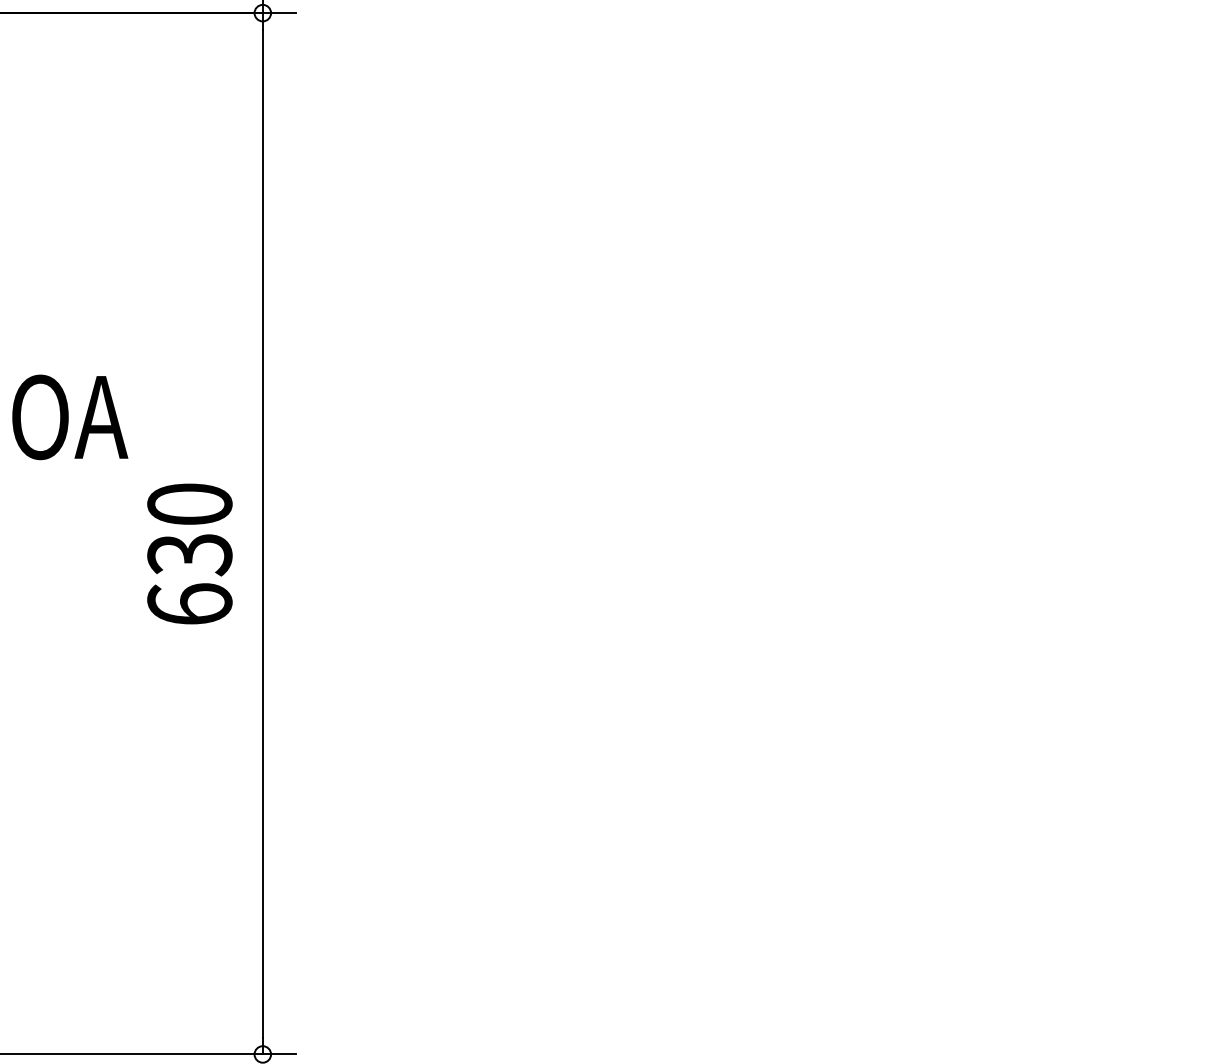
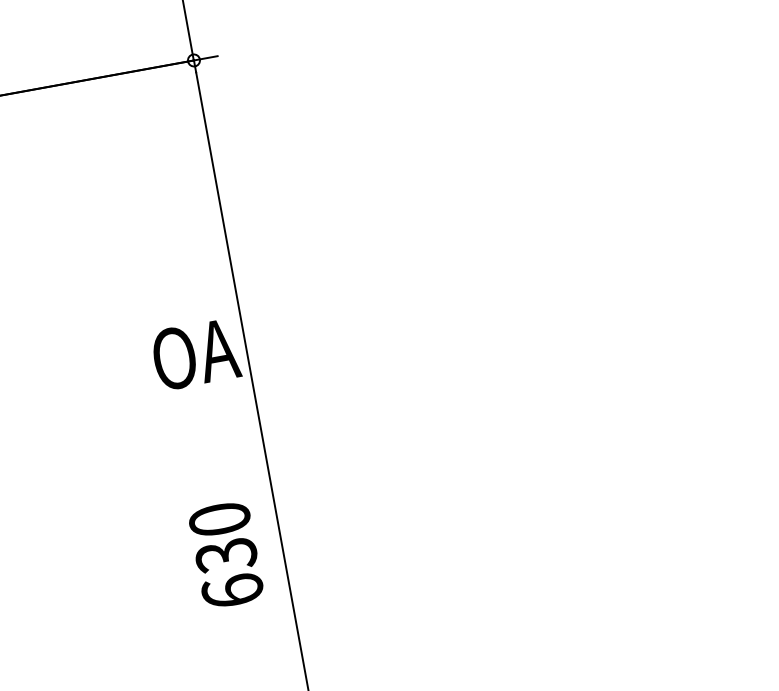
text: (70, 417) -> (196, 354), moved
text: (189, 553) -> (225, 554), moved

